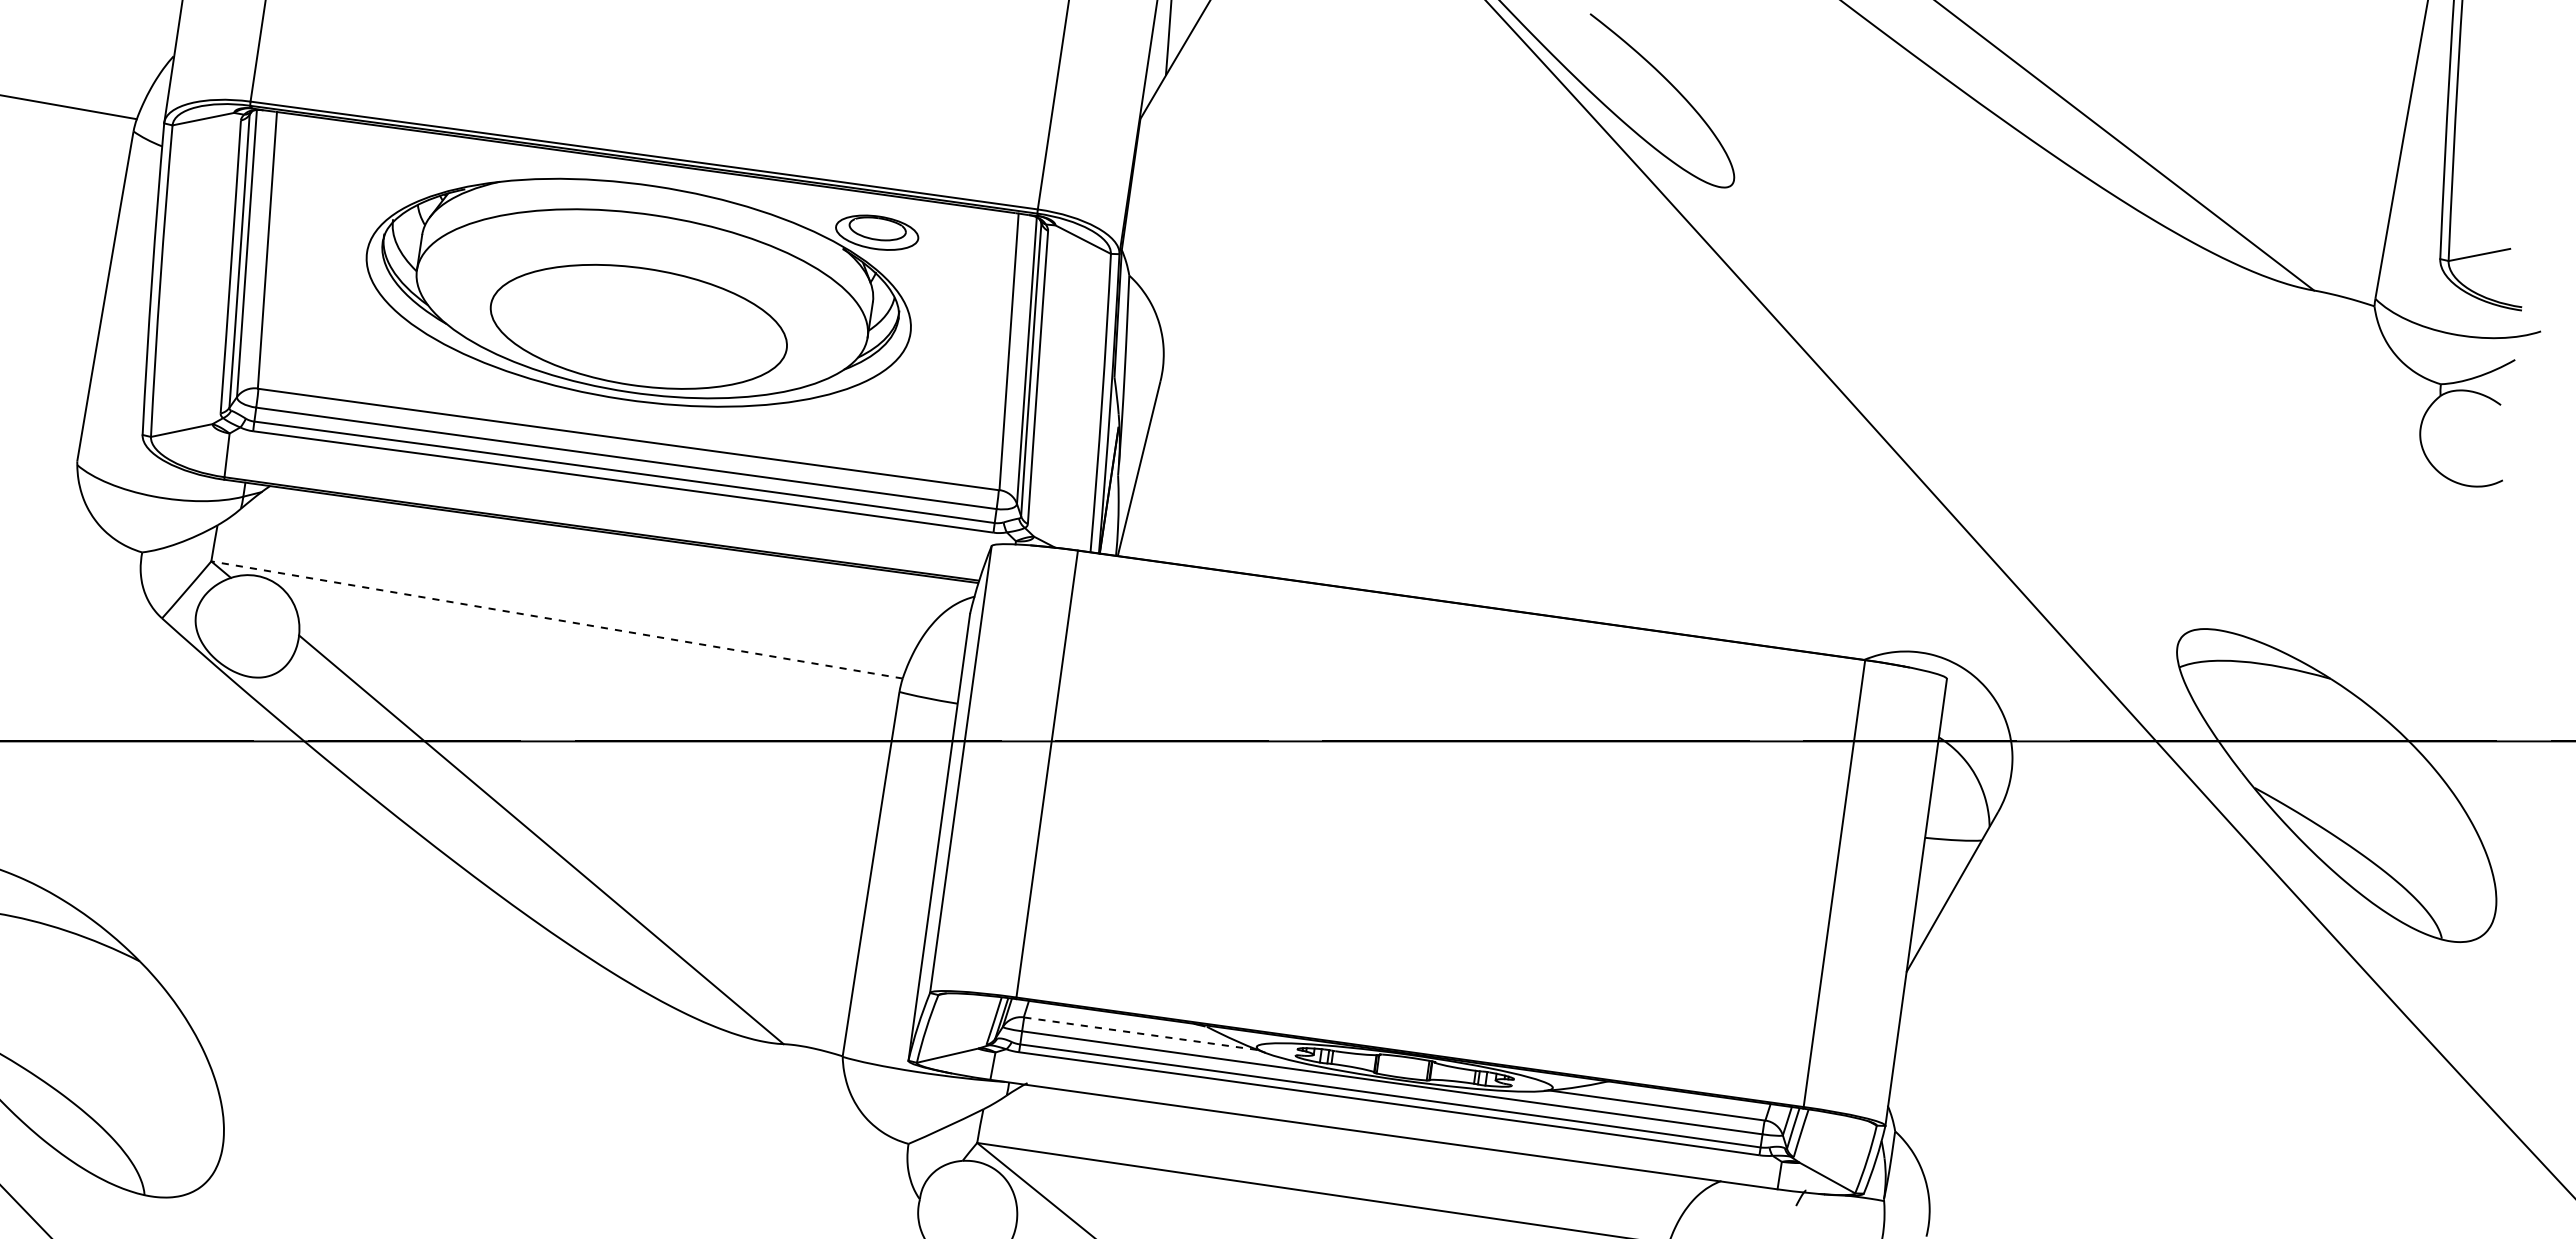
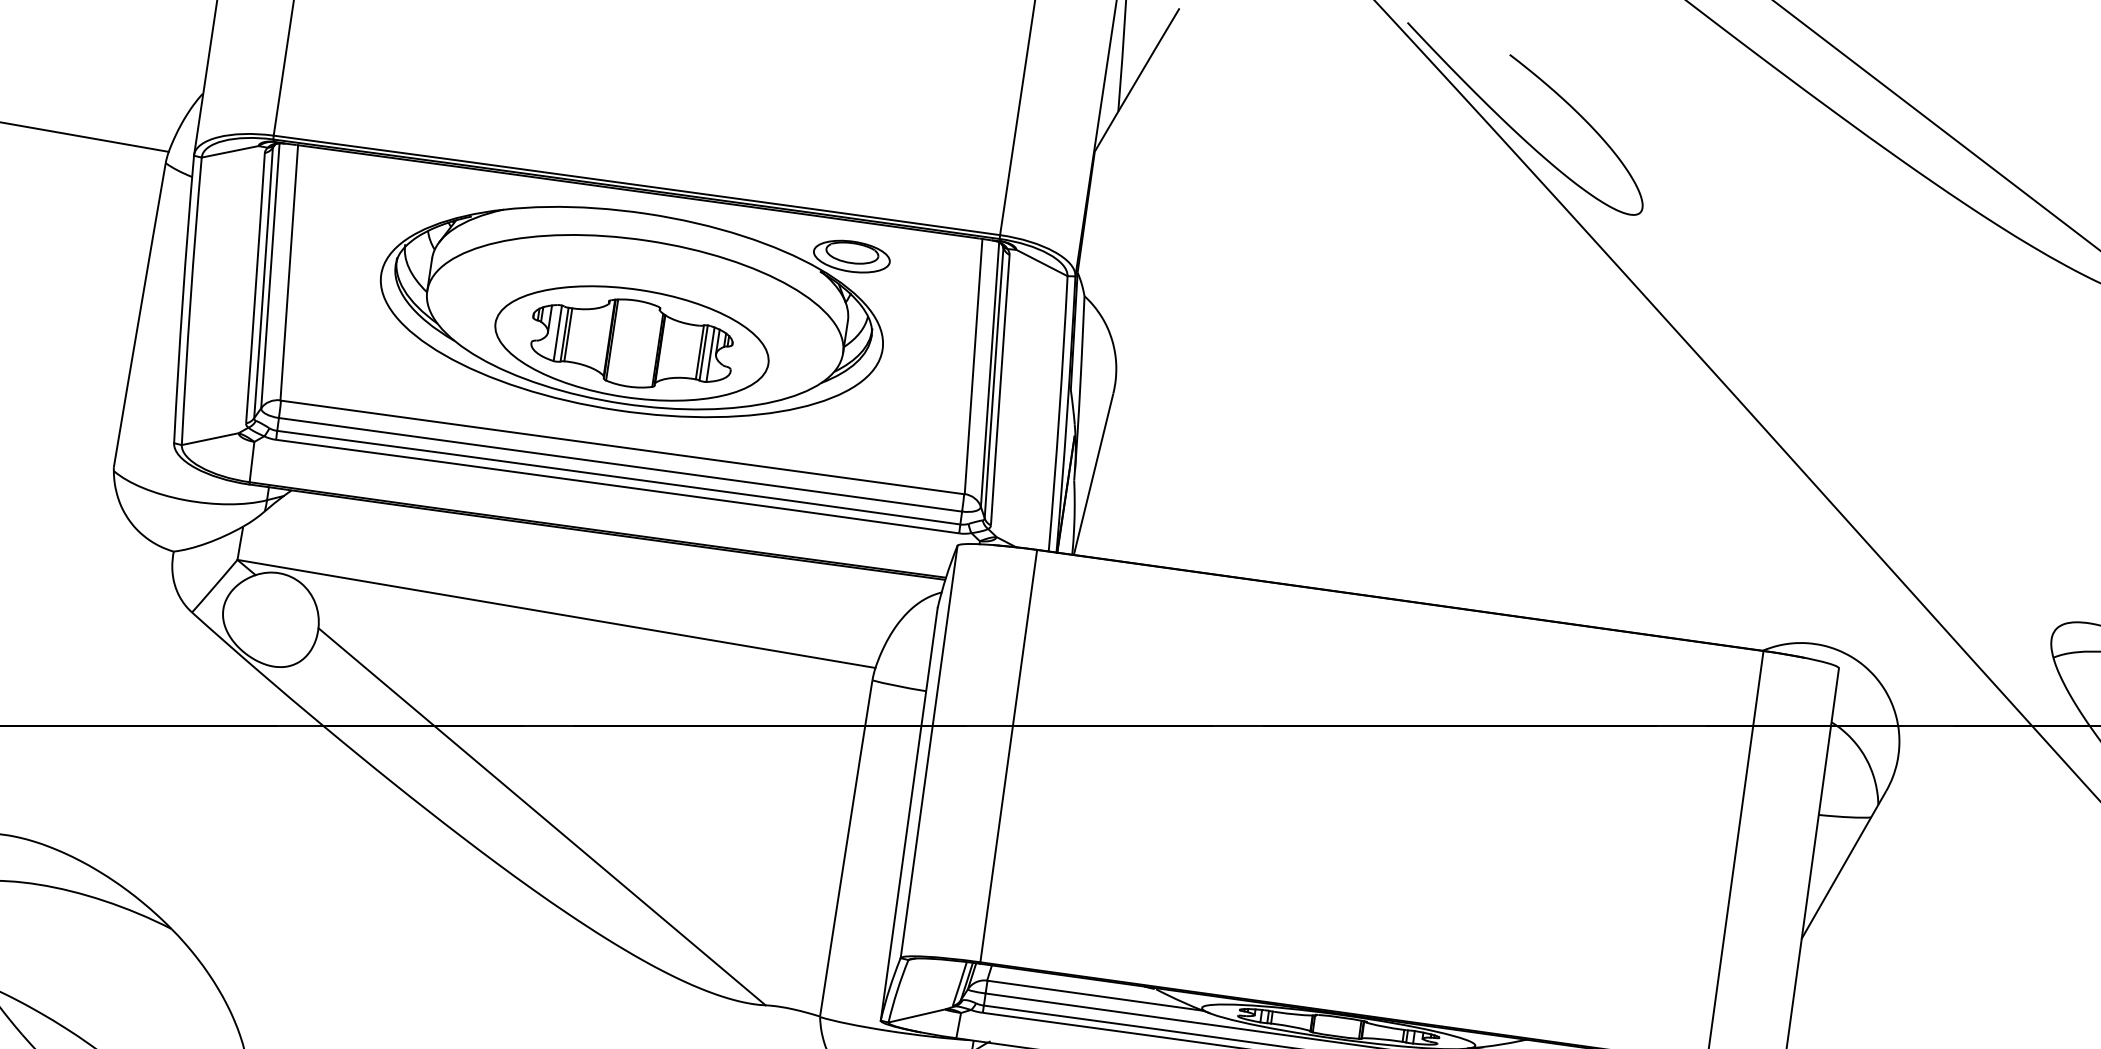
part: (638, 326) -> (631, 343), added
line: (557, 619) -> (556, 613), dashed -> solid
line: (1141, 1033) -> (1095, 995), dashed -> solid

